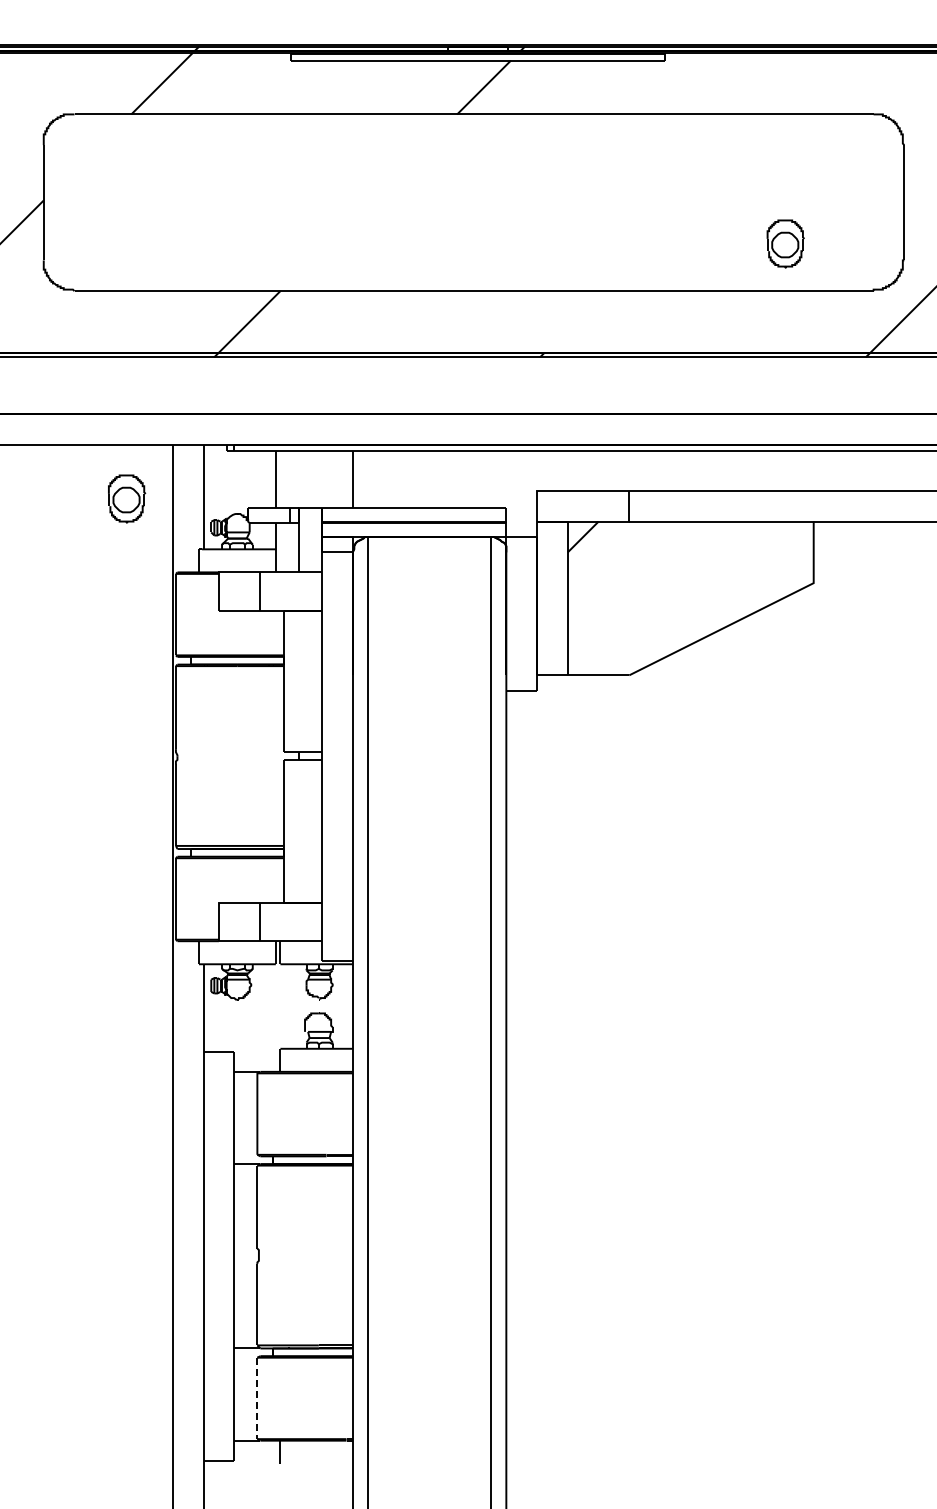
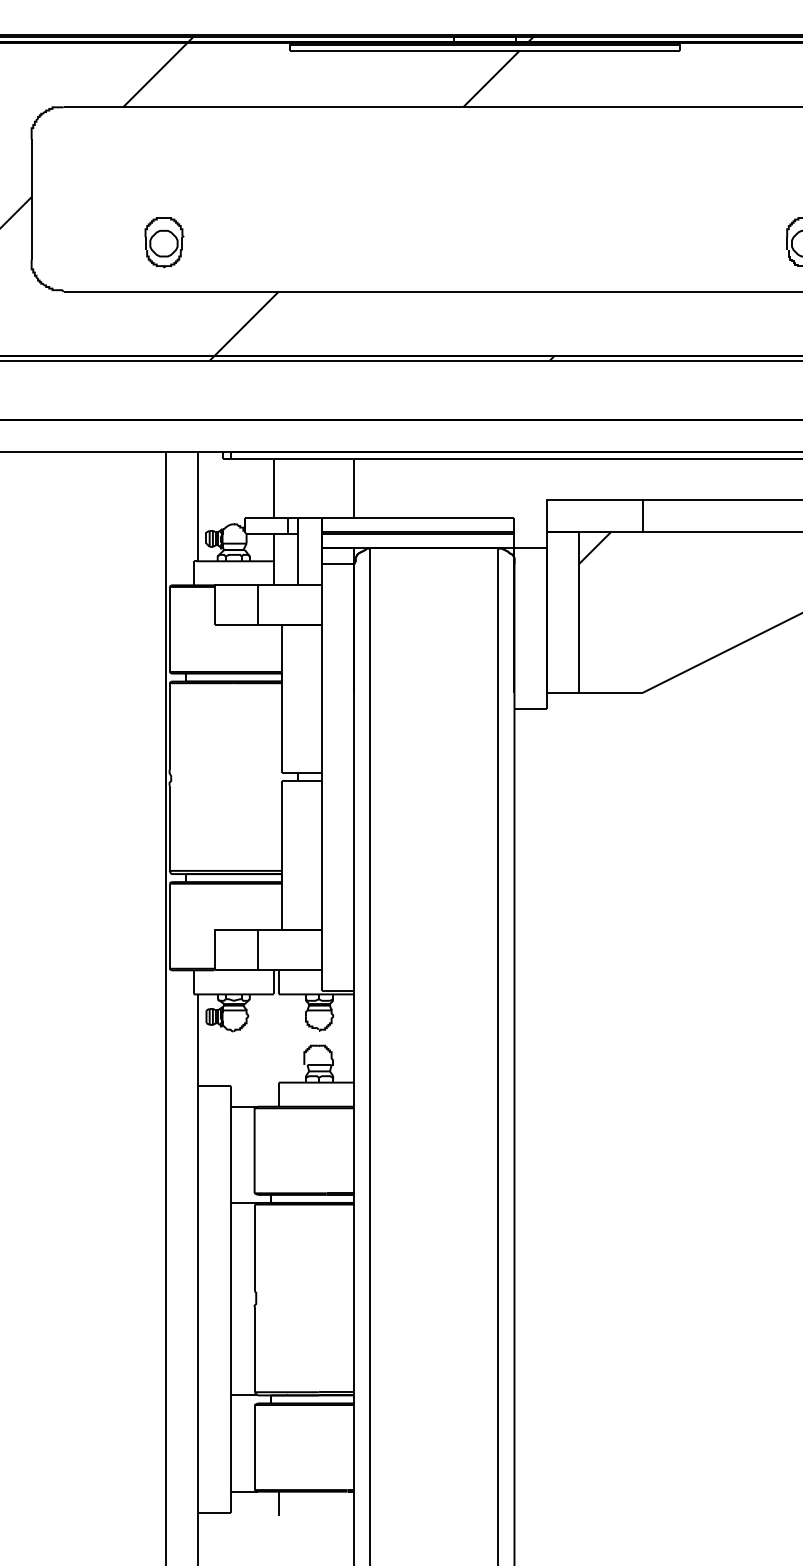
part: (127, 498) -> (164, 242), moved
line: (257, 1398) -> (254, 1447), dashed -> solid

